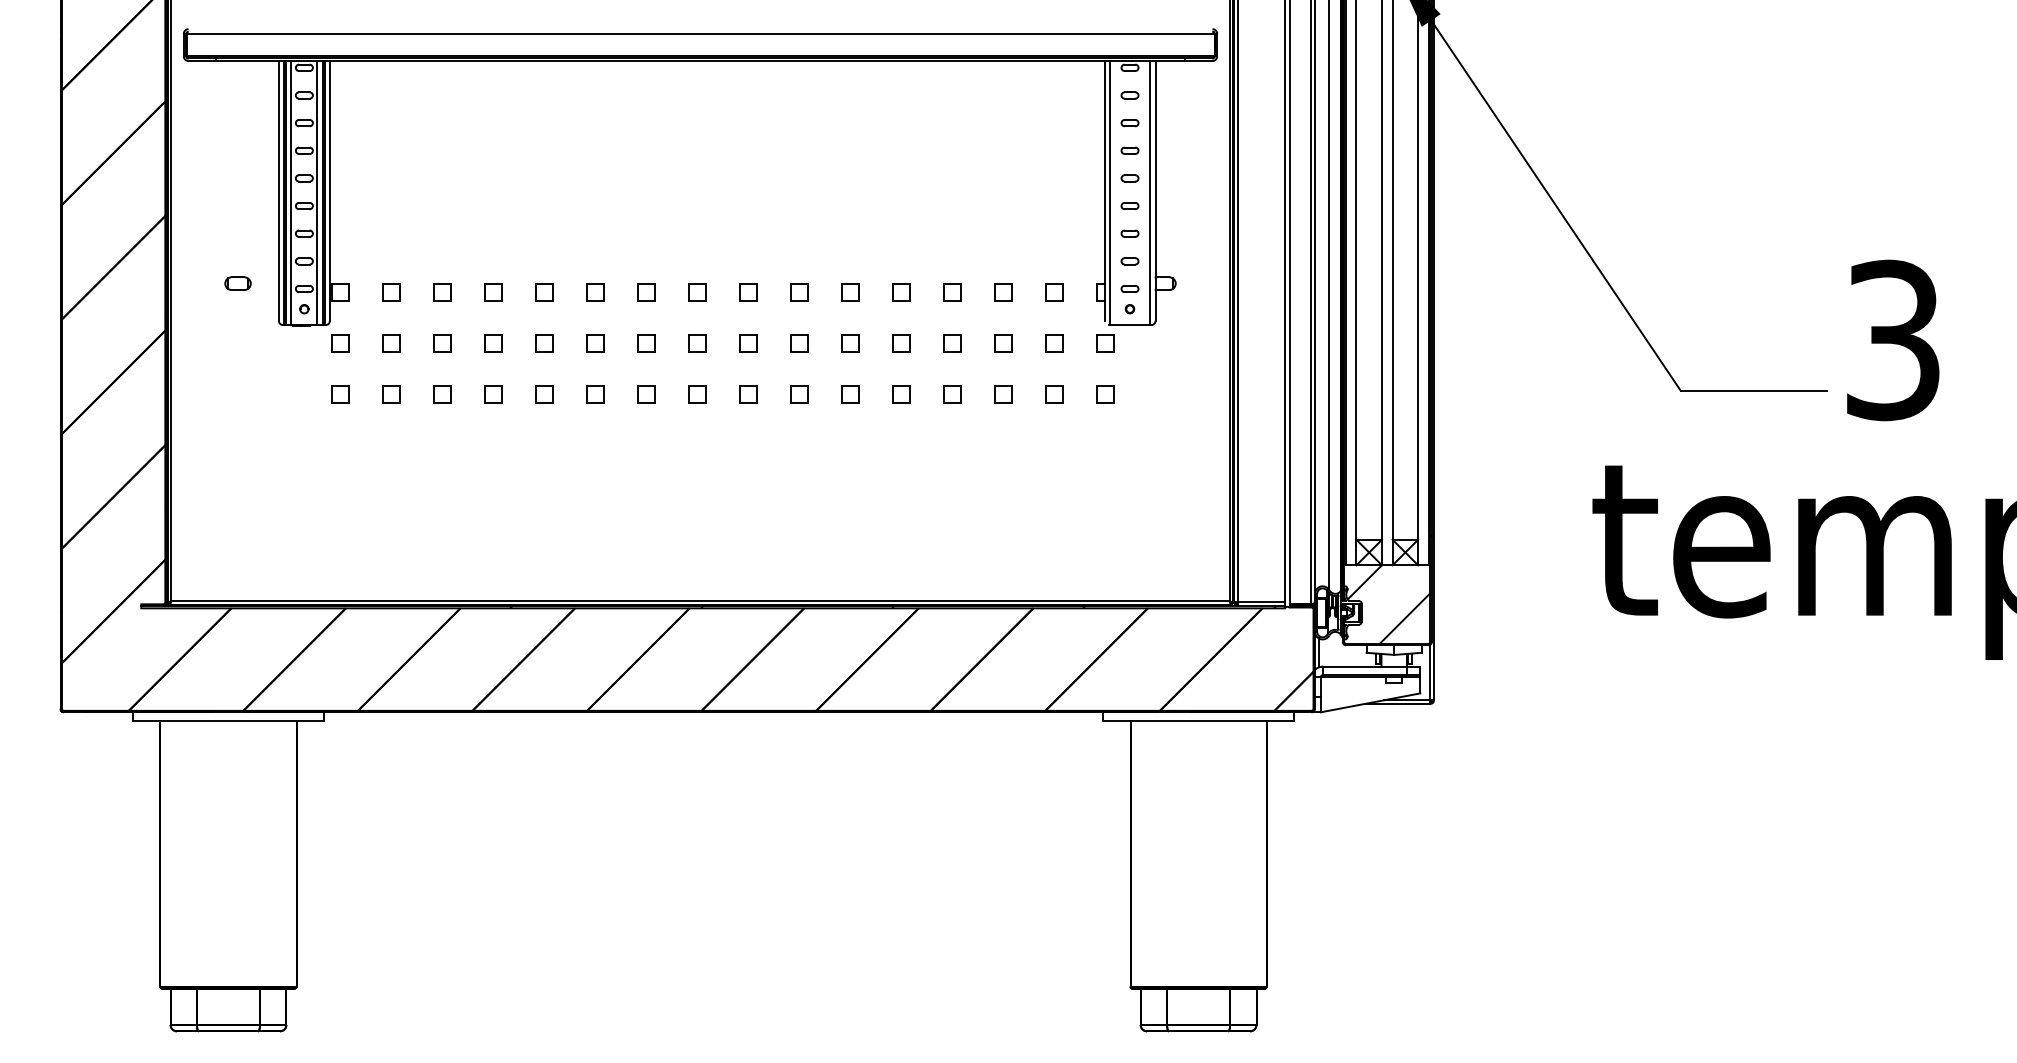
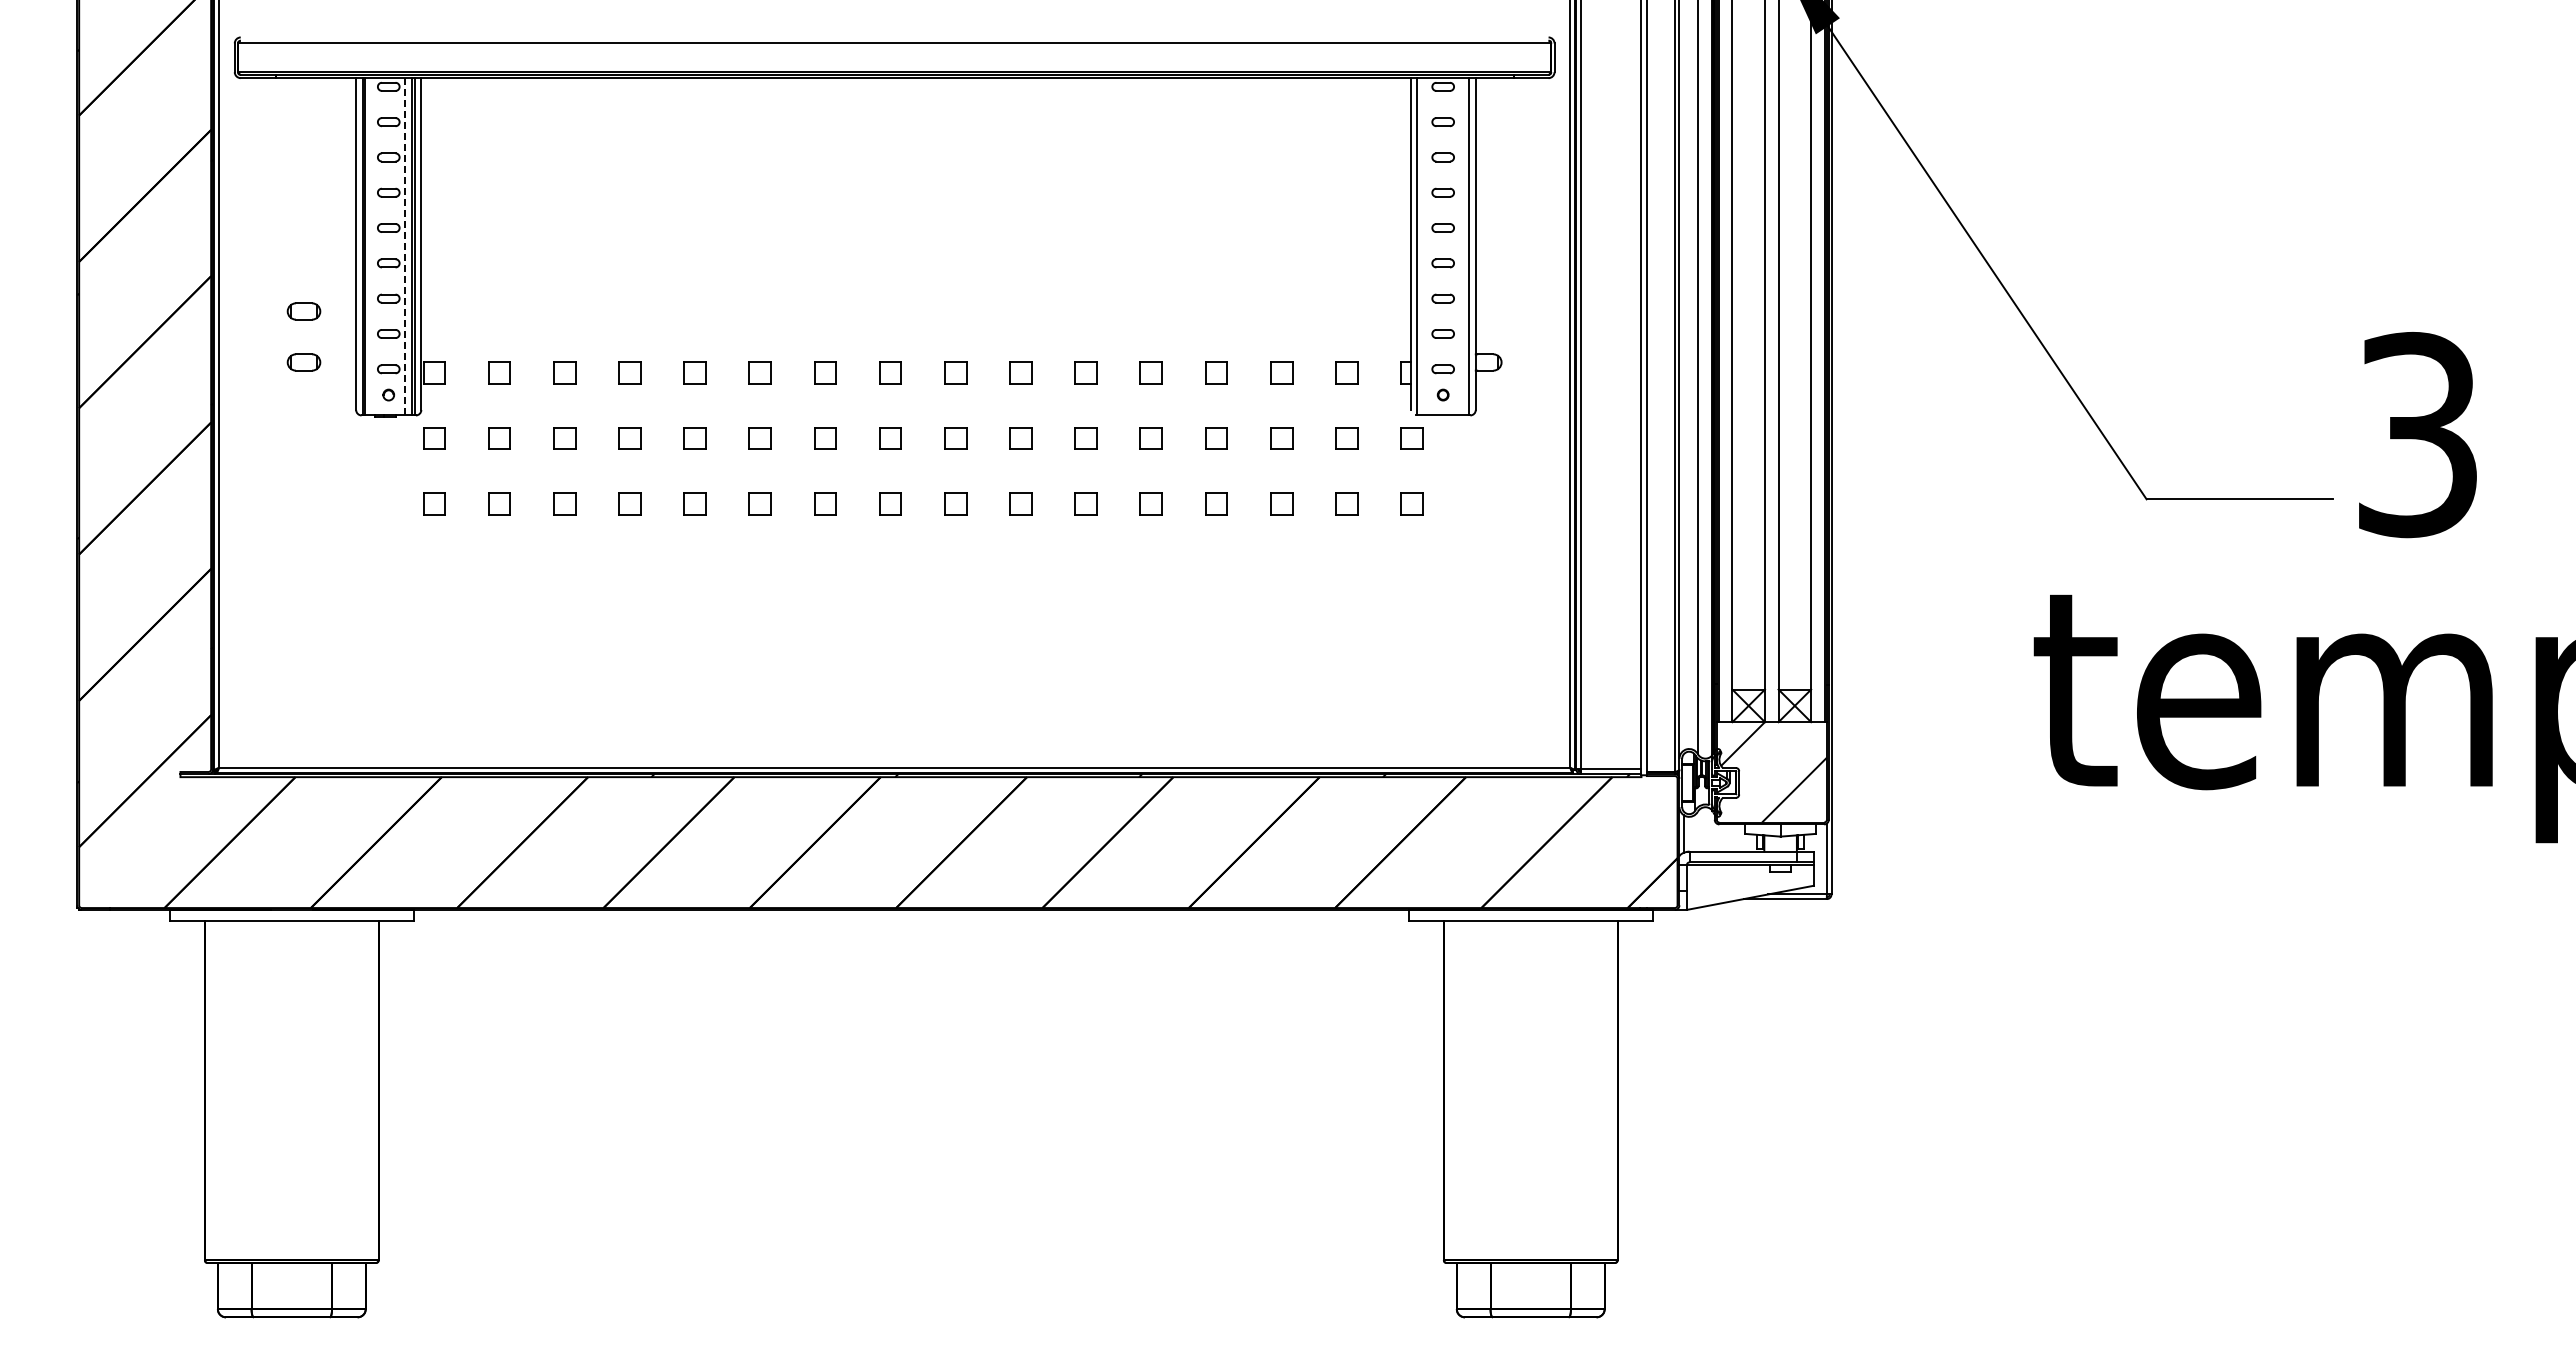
line: (291, 192) -> (372, 246), removed
line: (317, 192) -> (405, 246), solid -> dashed
part: (237, 243) -> (303, 311), added

